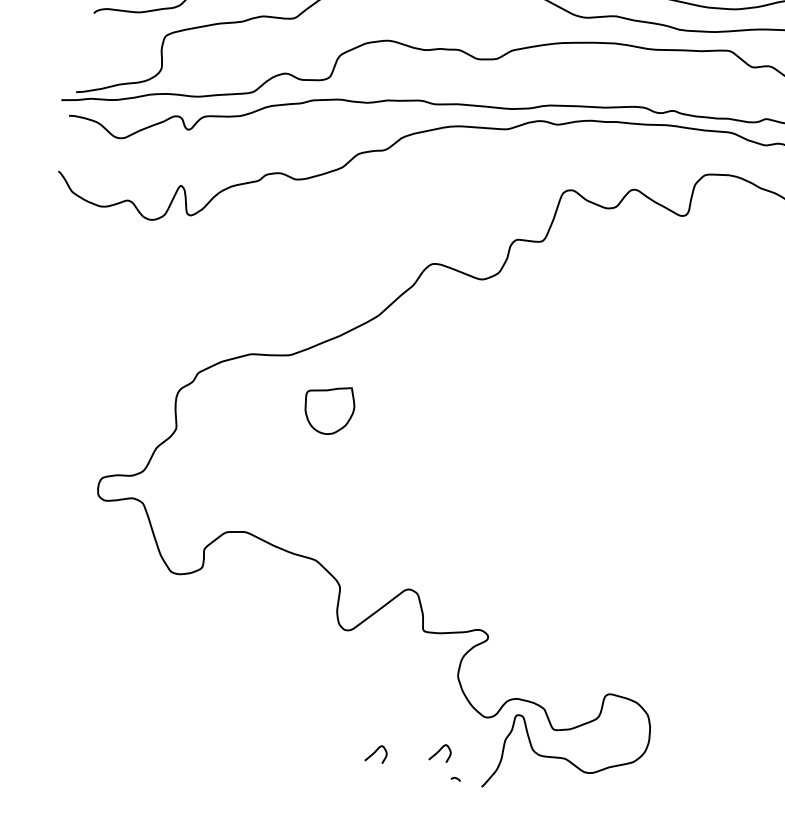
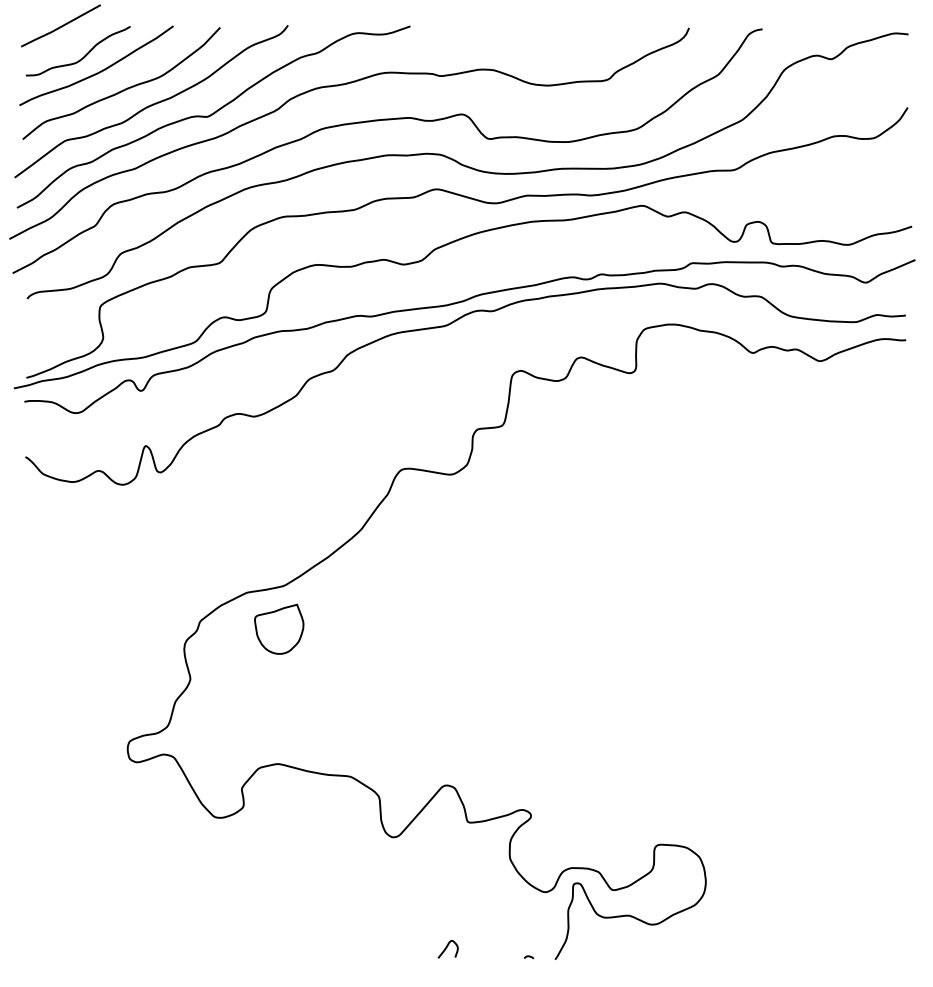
part: (329, 408) -> (279, 628), moved
curve: (439, 752) -> (507, 935), removed

